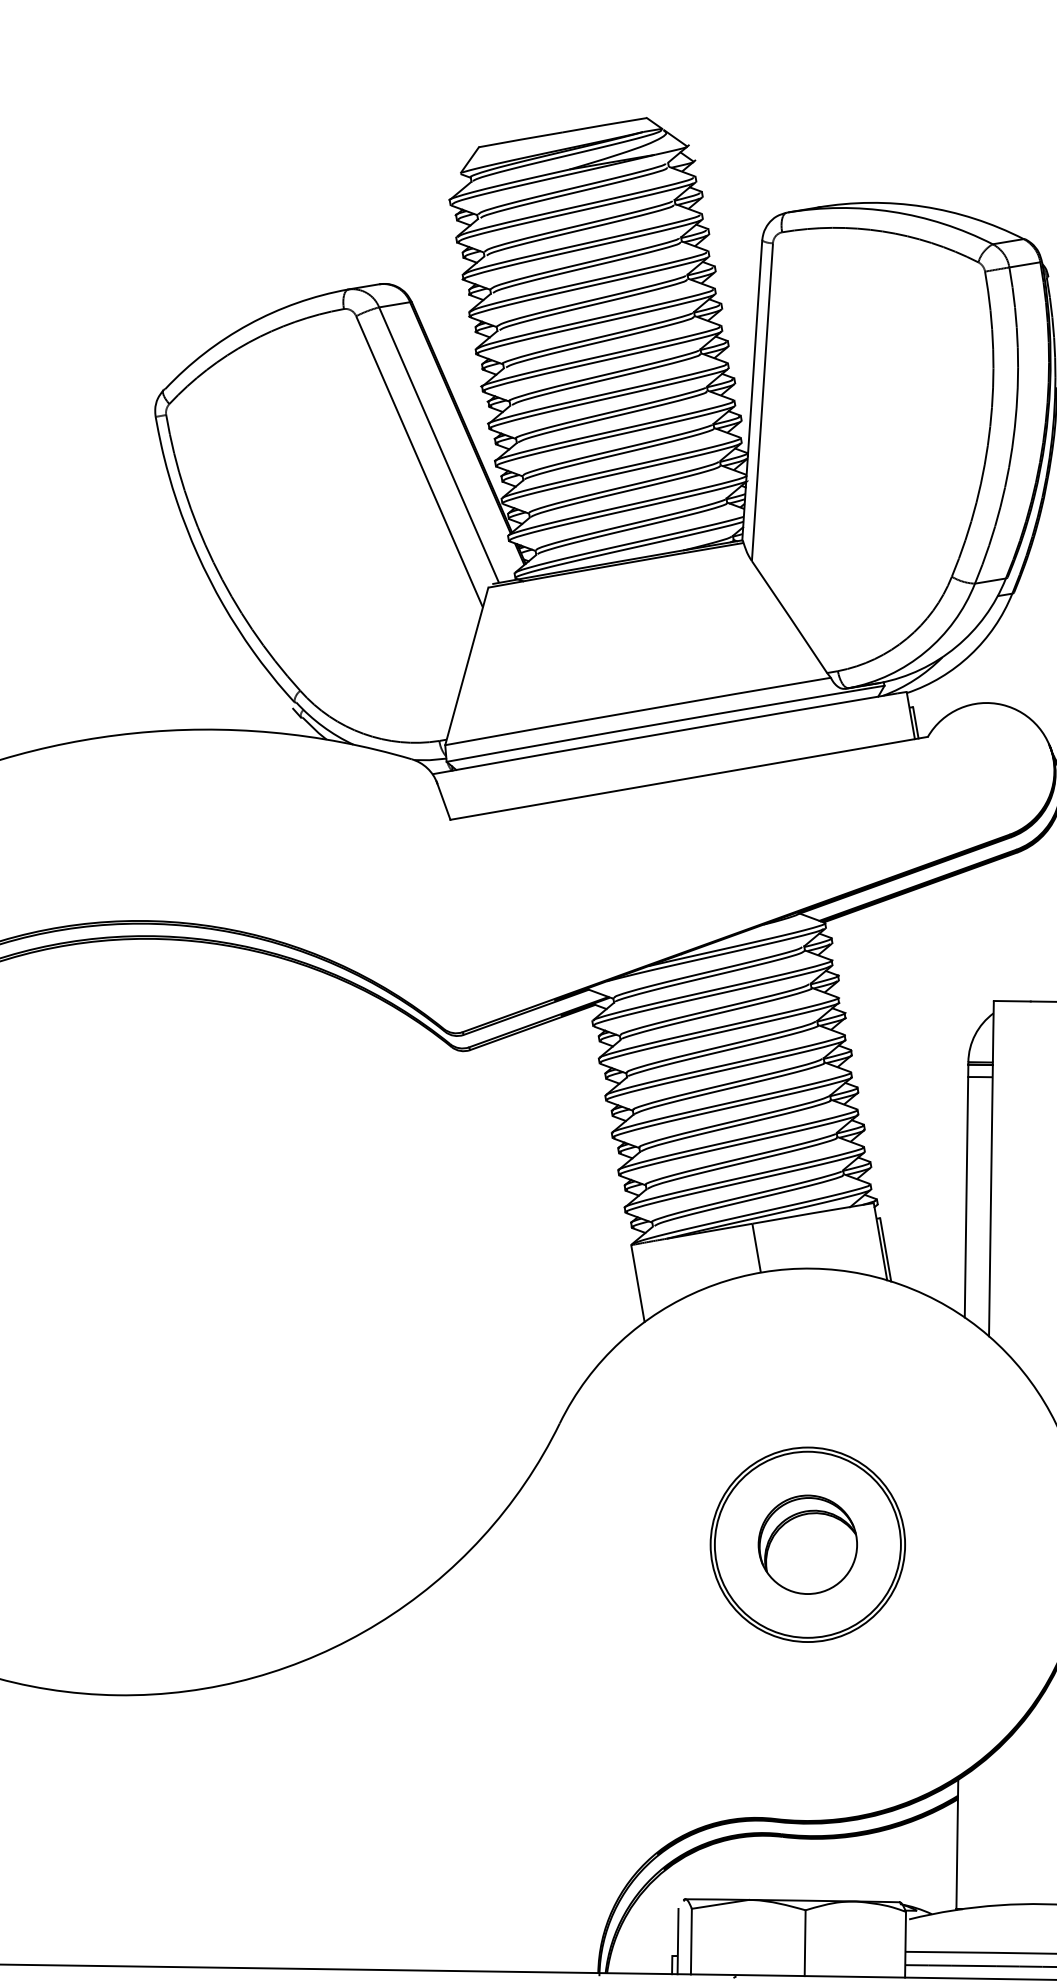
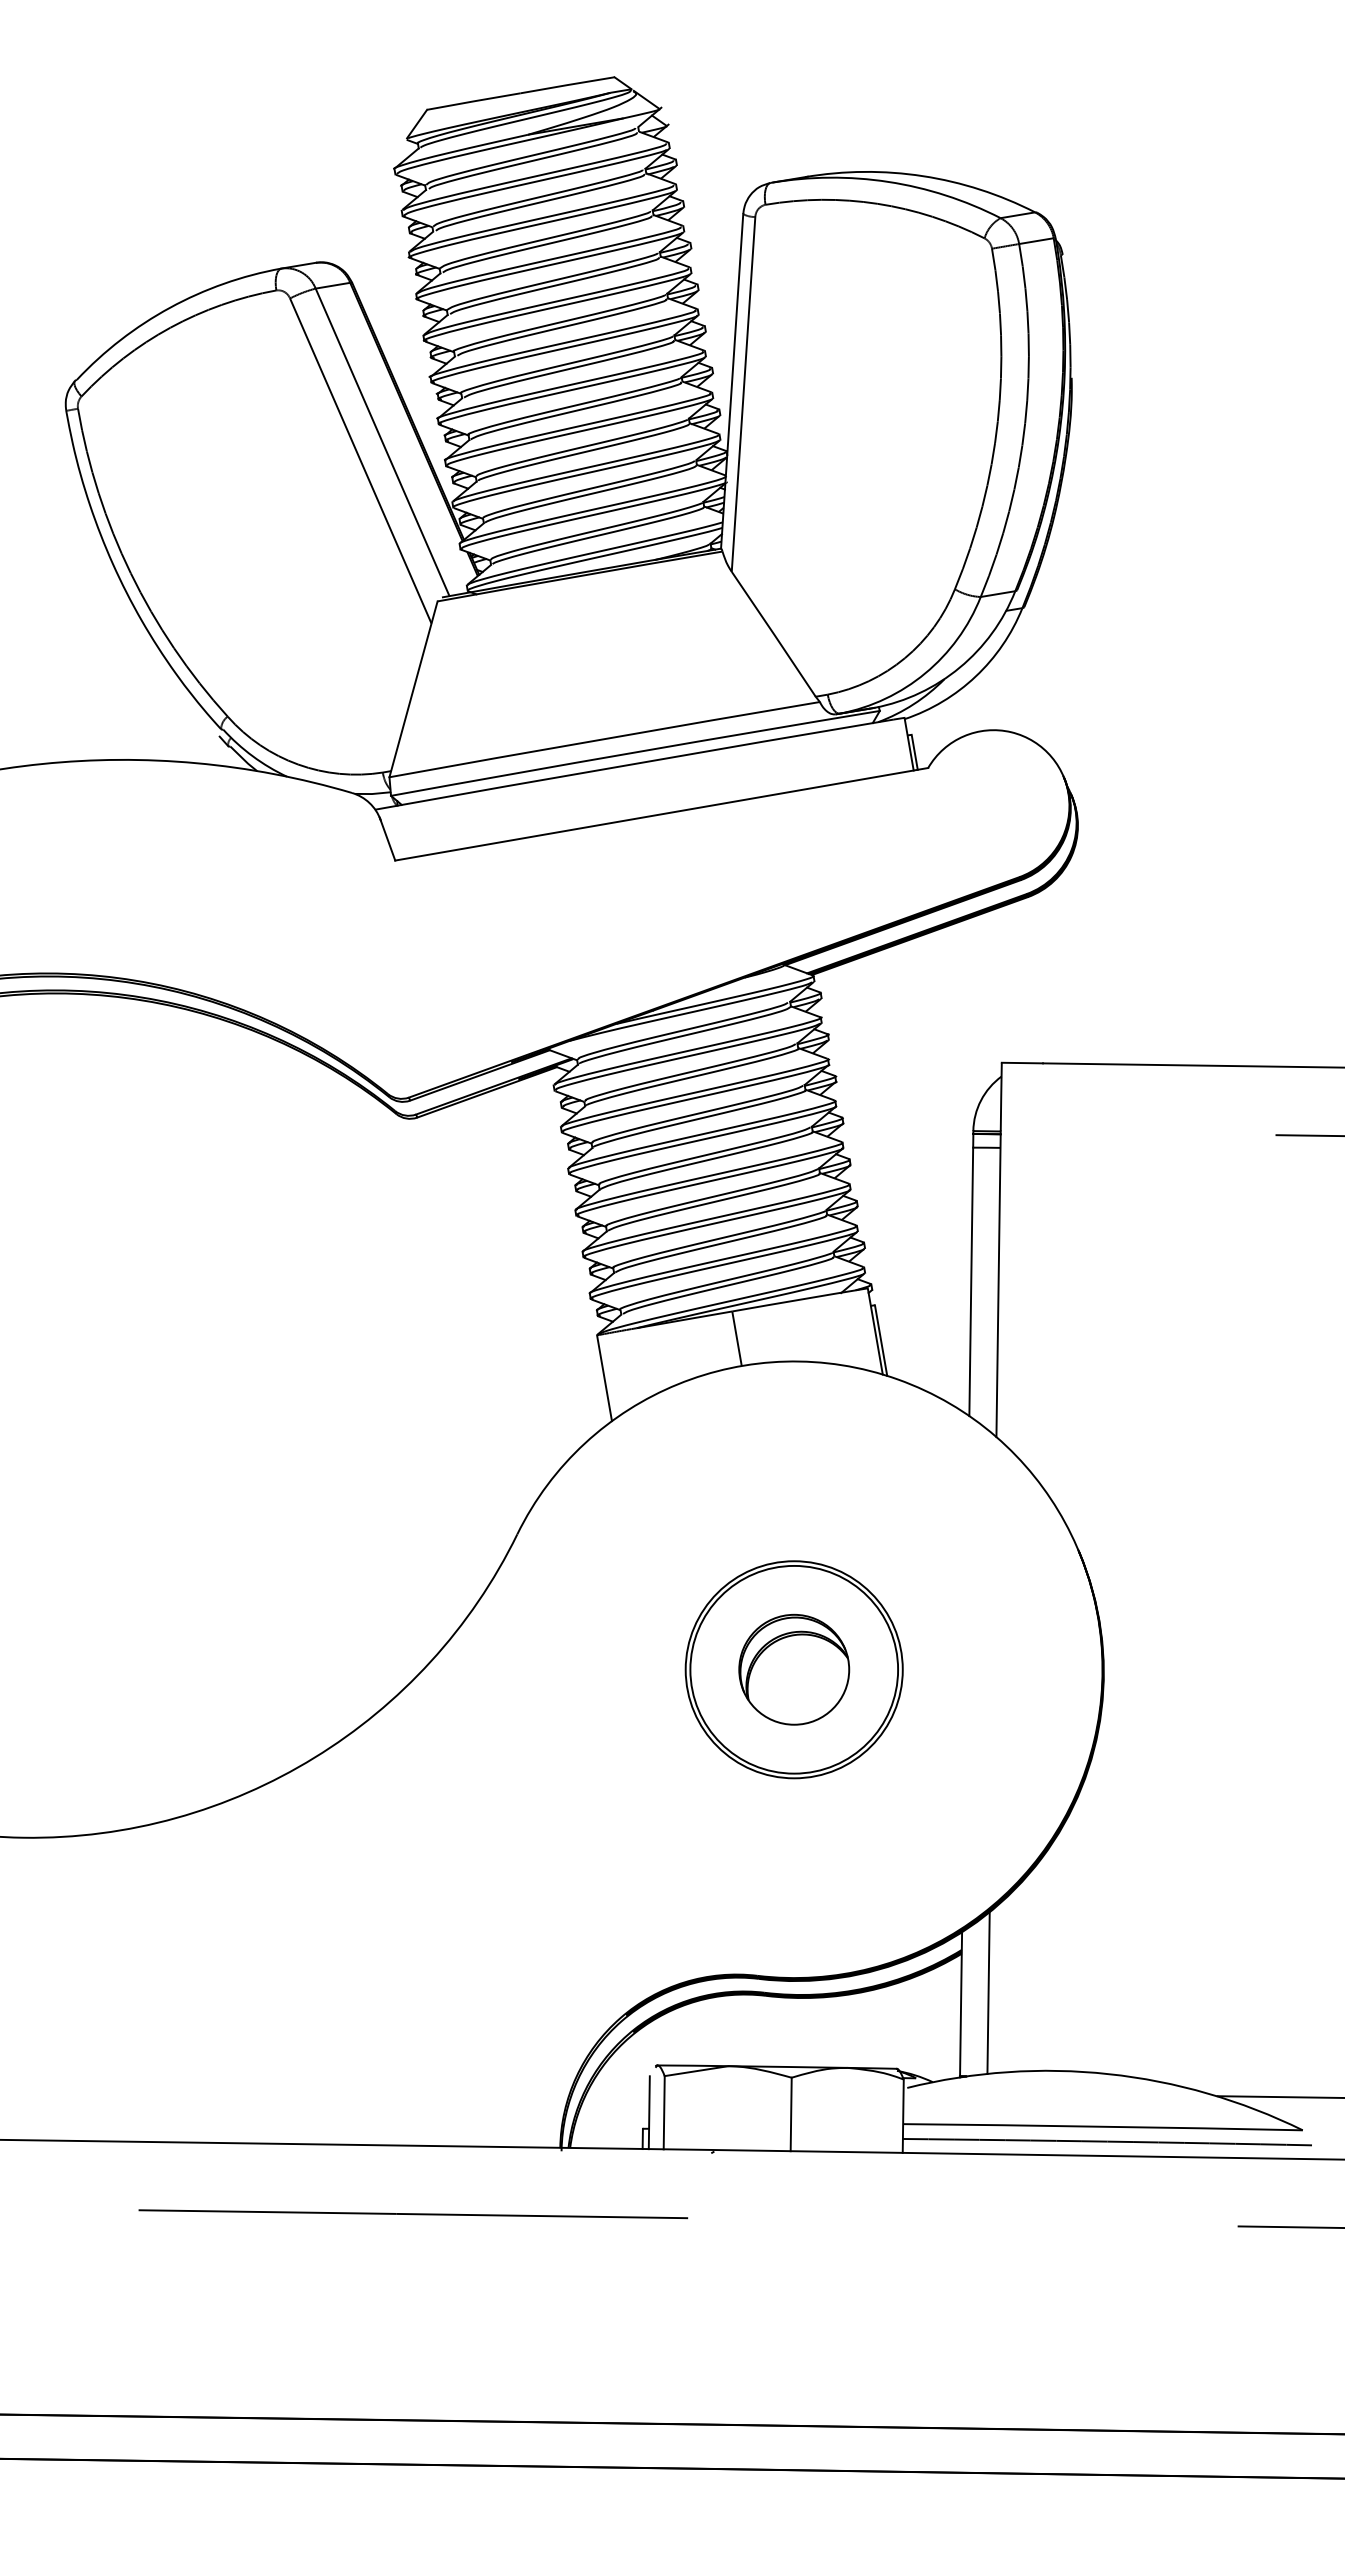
line: (981, 1833) -> (988, 1992), added

